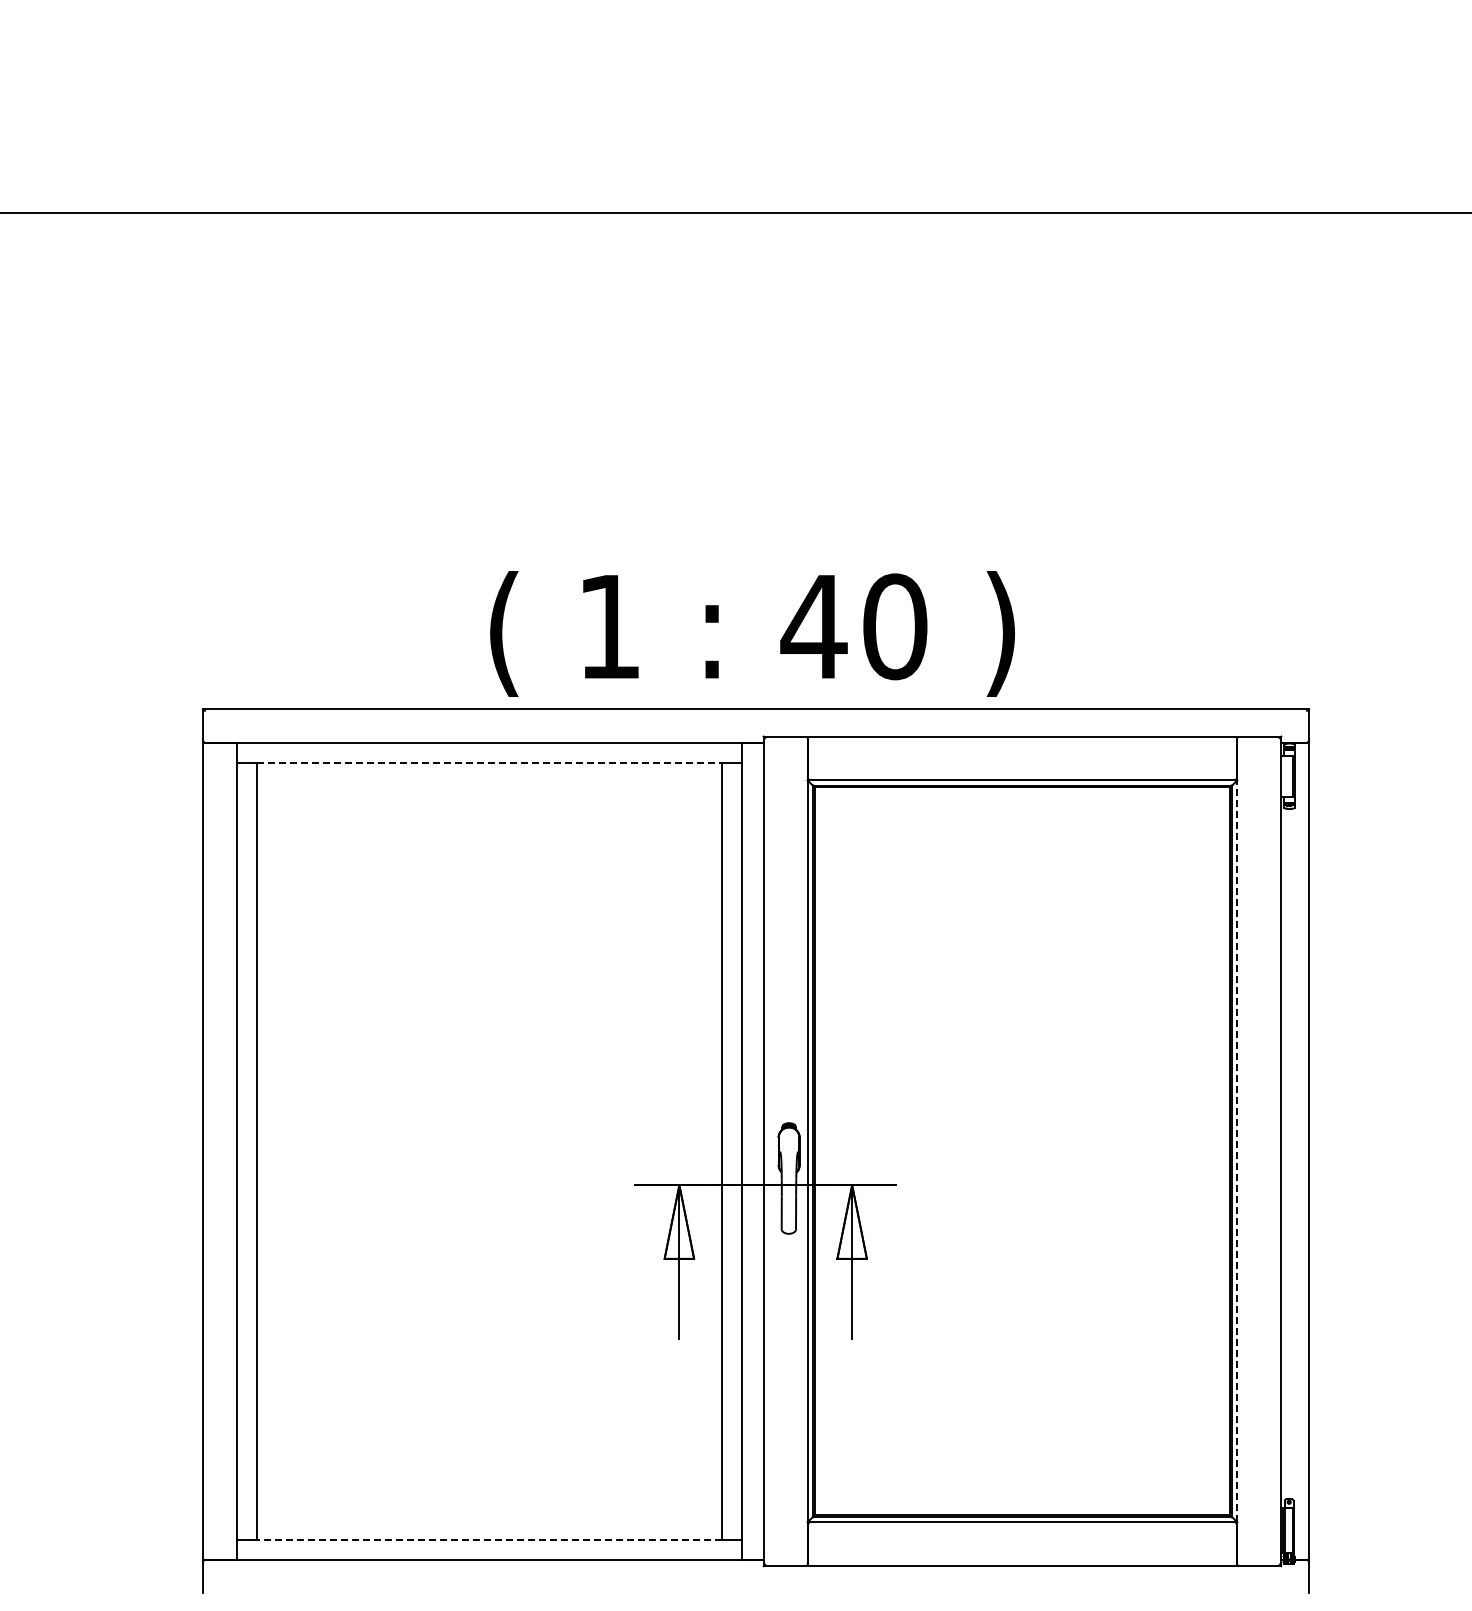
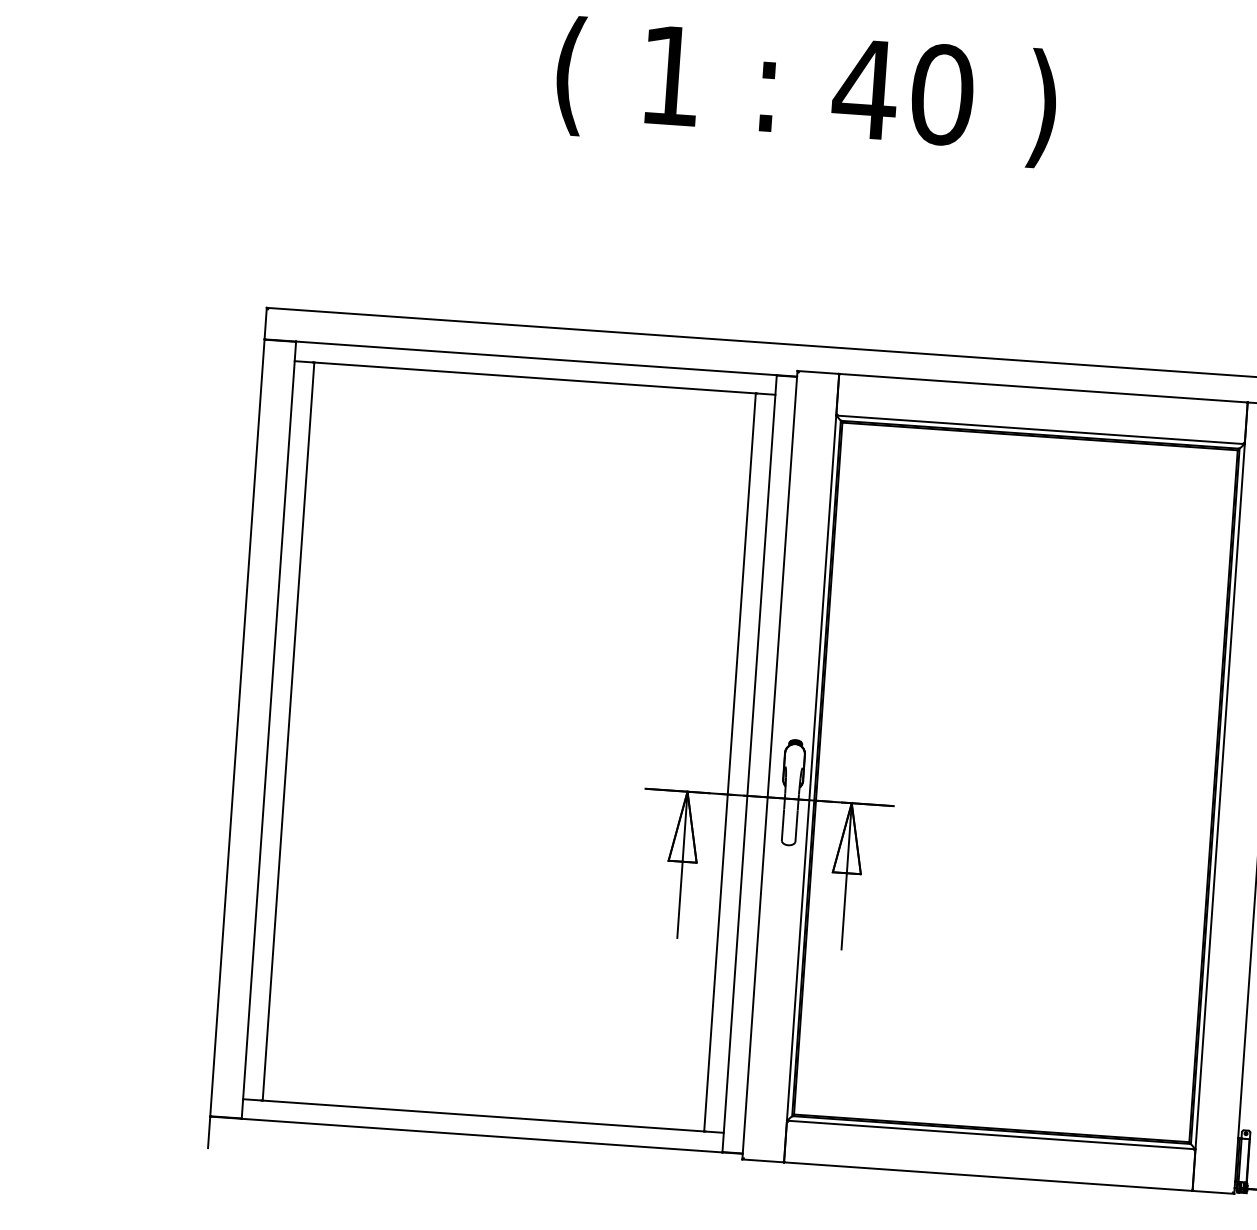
text: (752, 633) -> (806, 91), moved
line: (489, 763) -> (535, 378), dashed -> solid
line: (1237, 1151) -> (1220, 796), dashed -> solid
line: (488, 1539) -> (482, 1115), dashed -> solid

